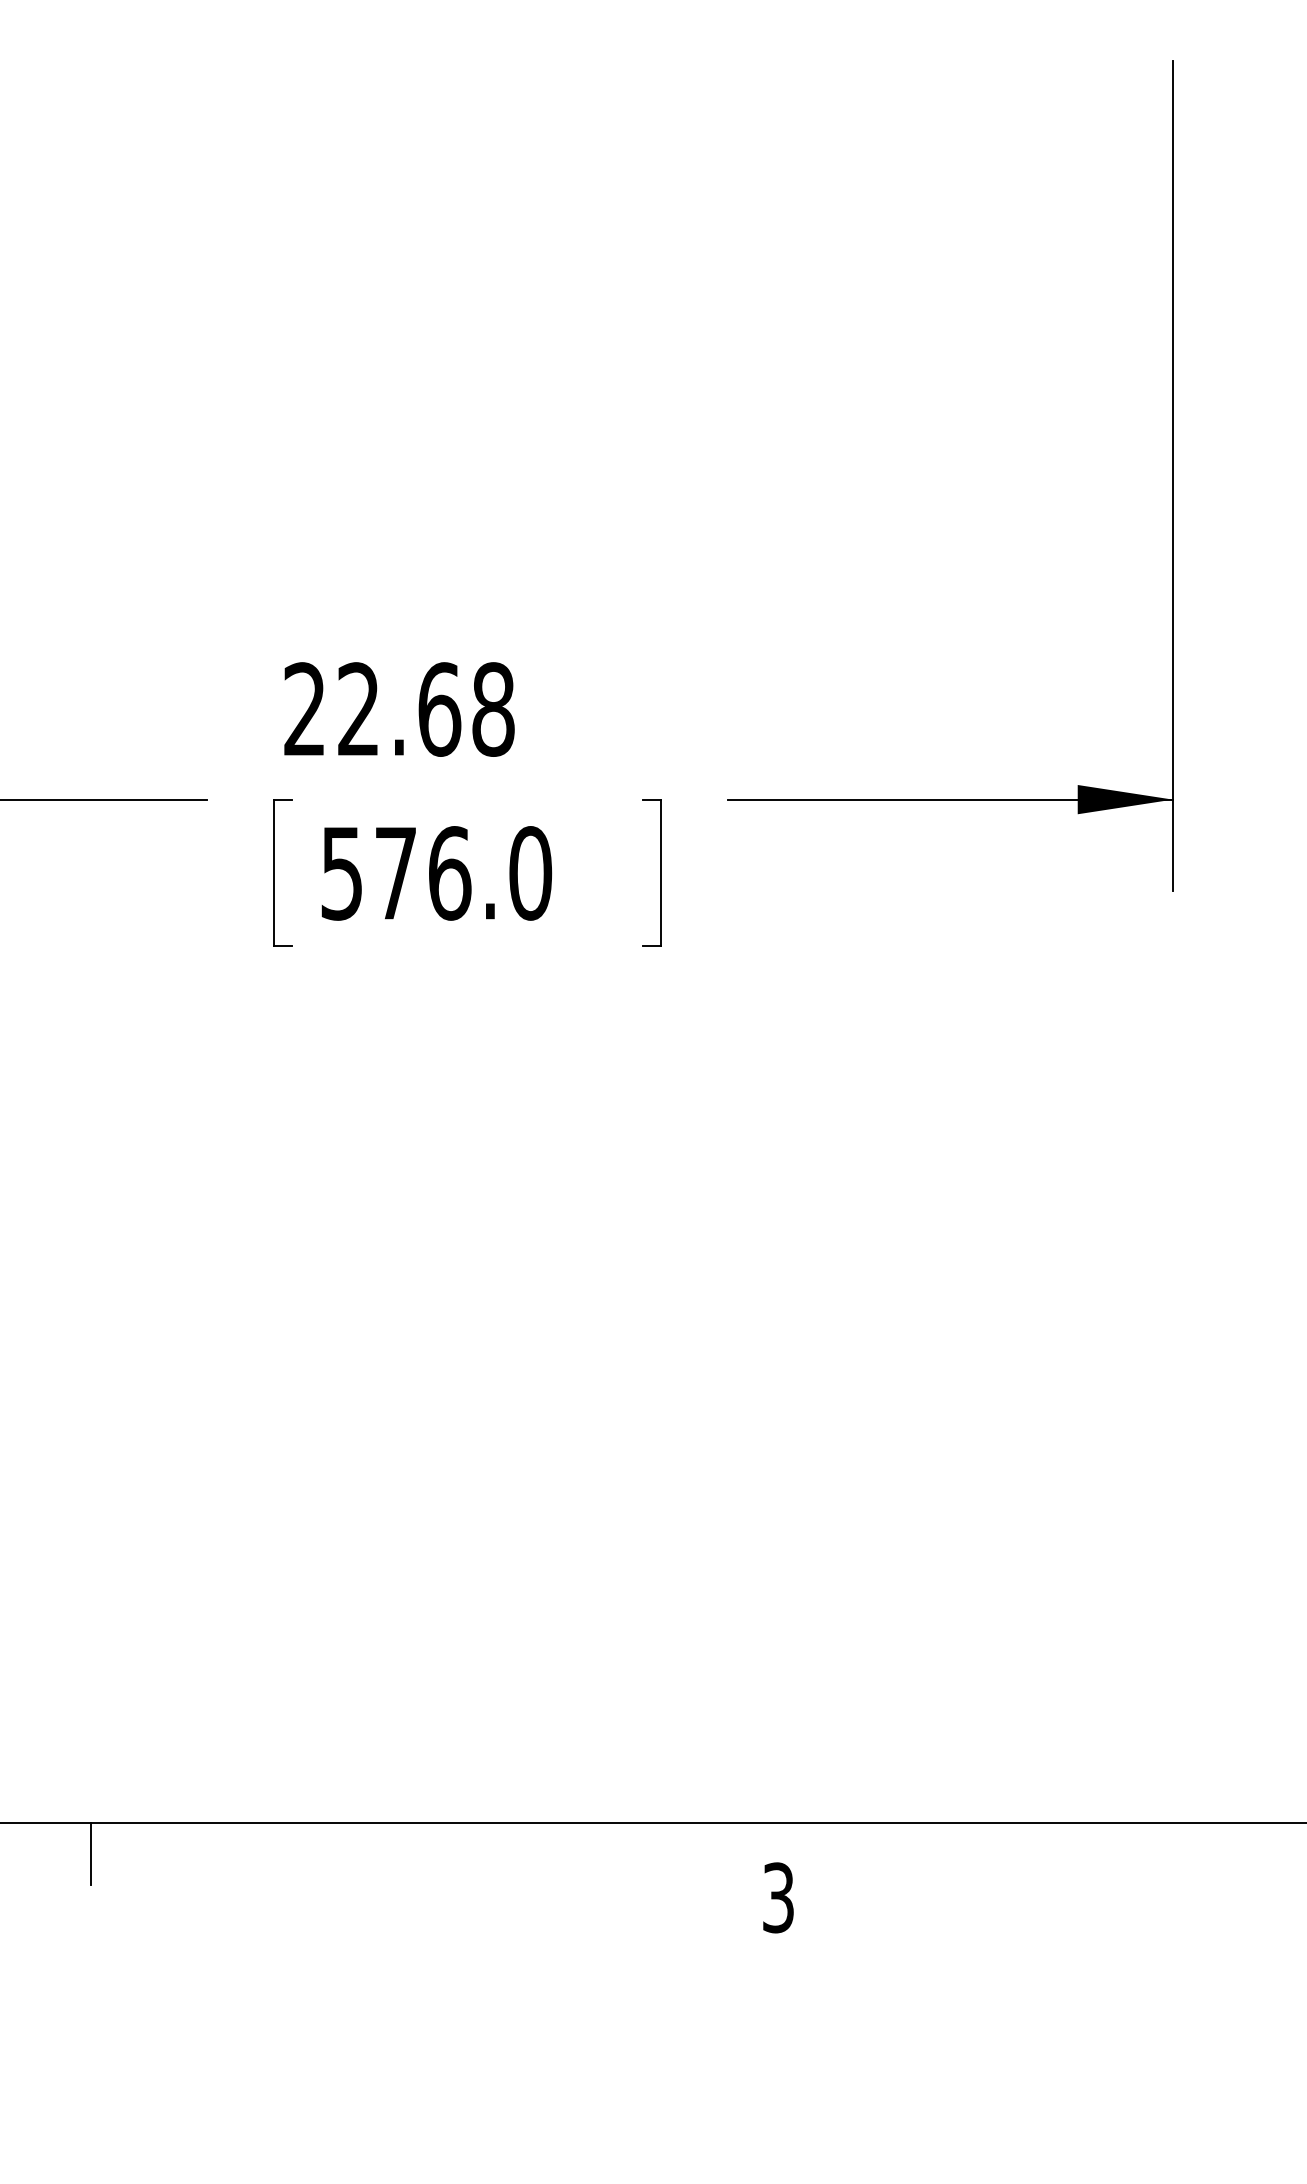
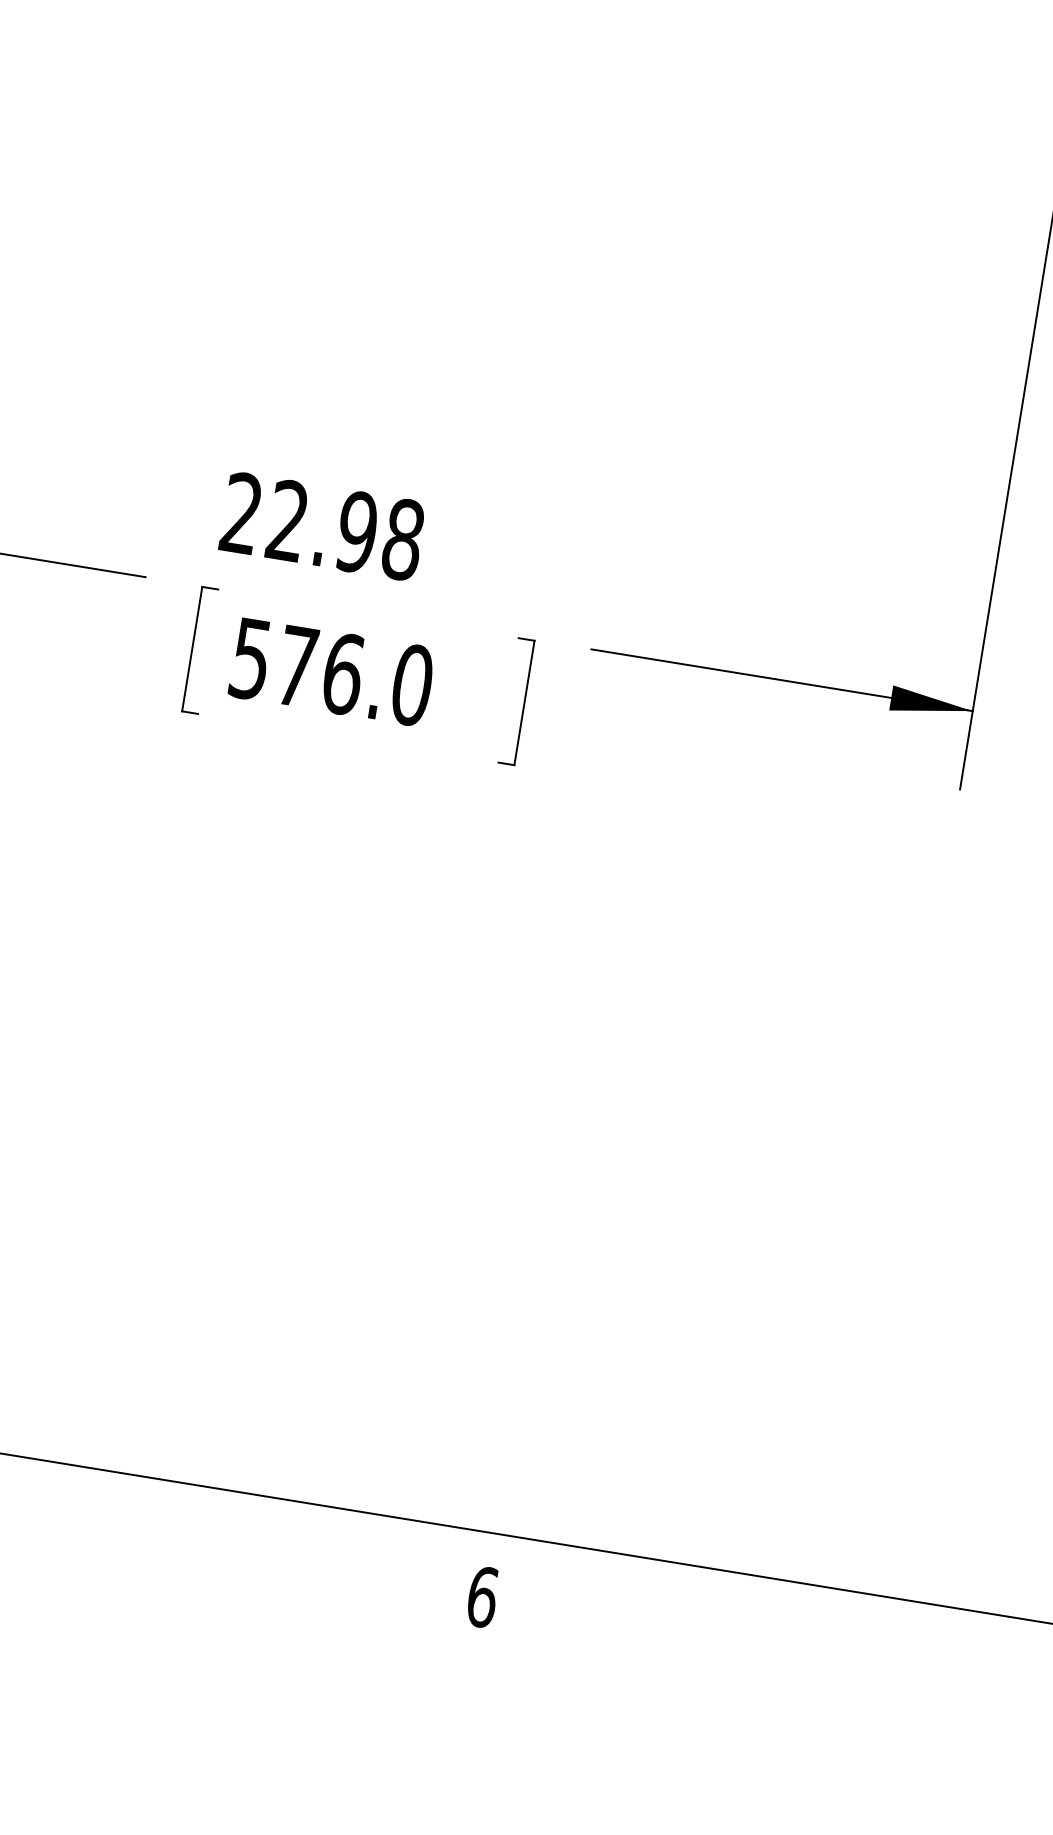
text: (439, 709) -> (357, 532), 22.68 -> 22.98
text: (778, 1897) -> (482, 1596), 3 -> 6

